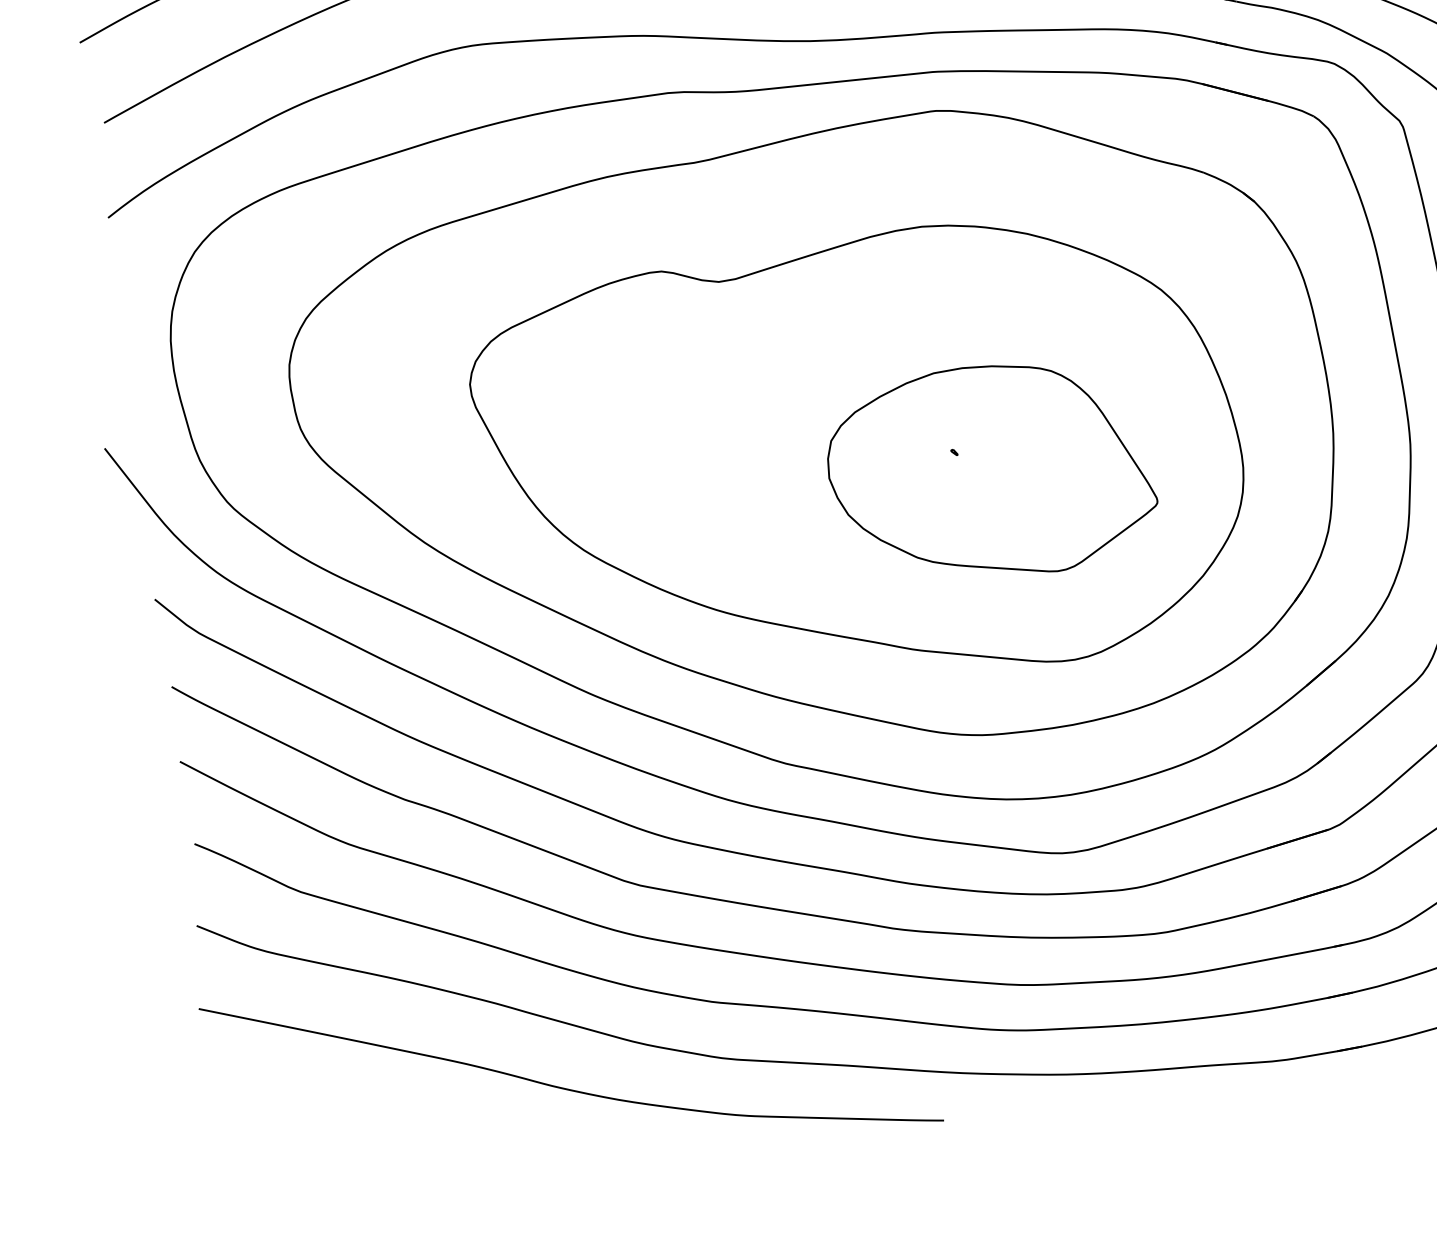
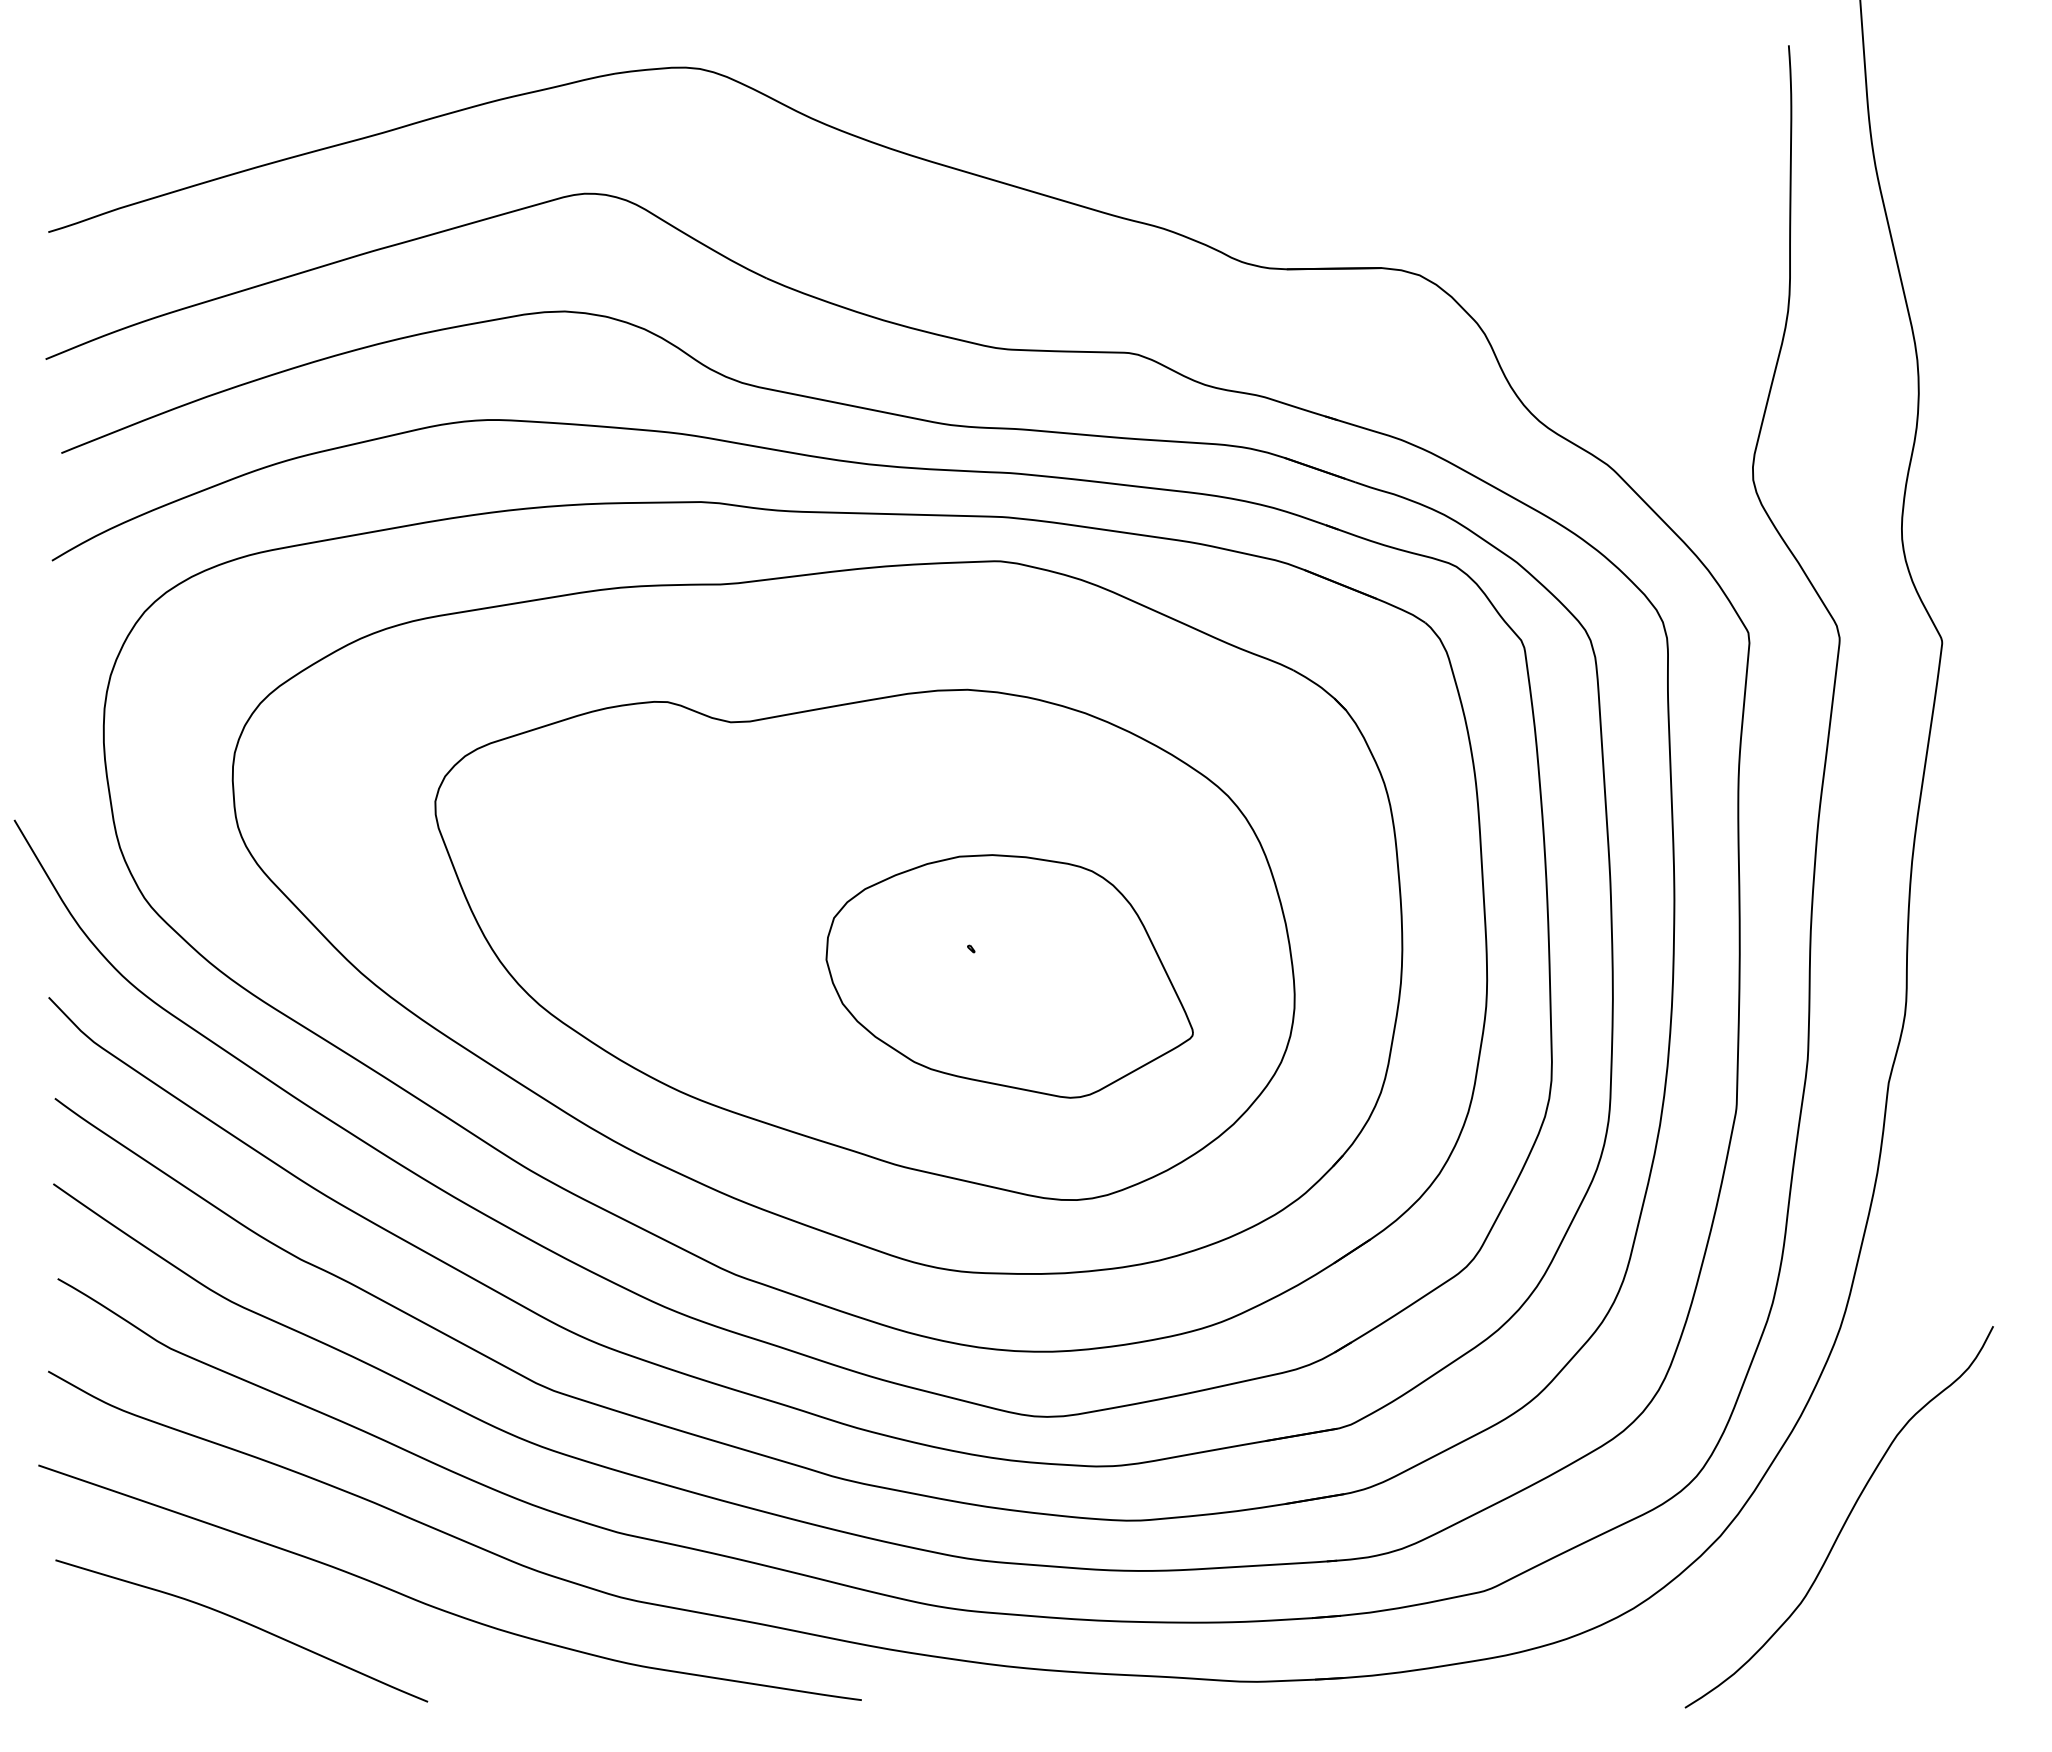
curve: (396, 1123) -> (244, 1623), added

